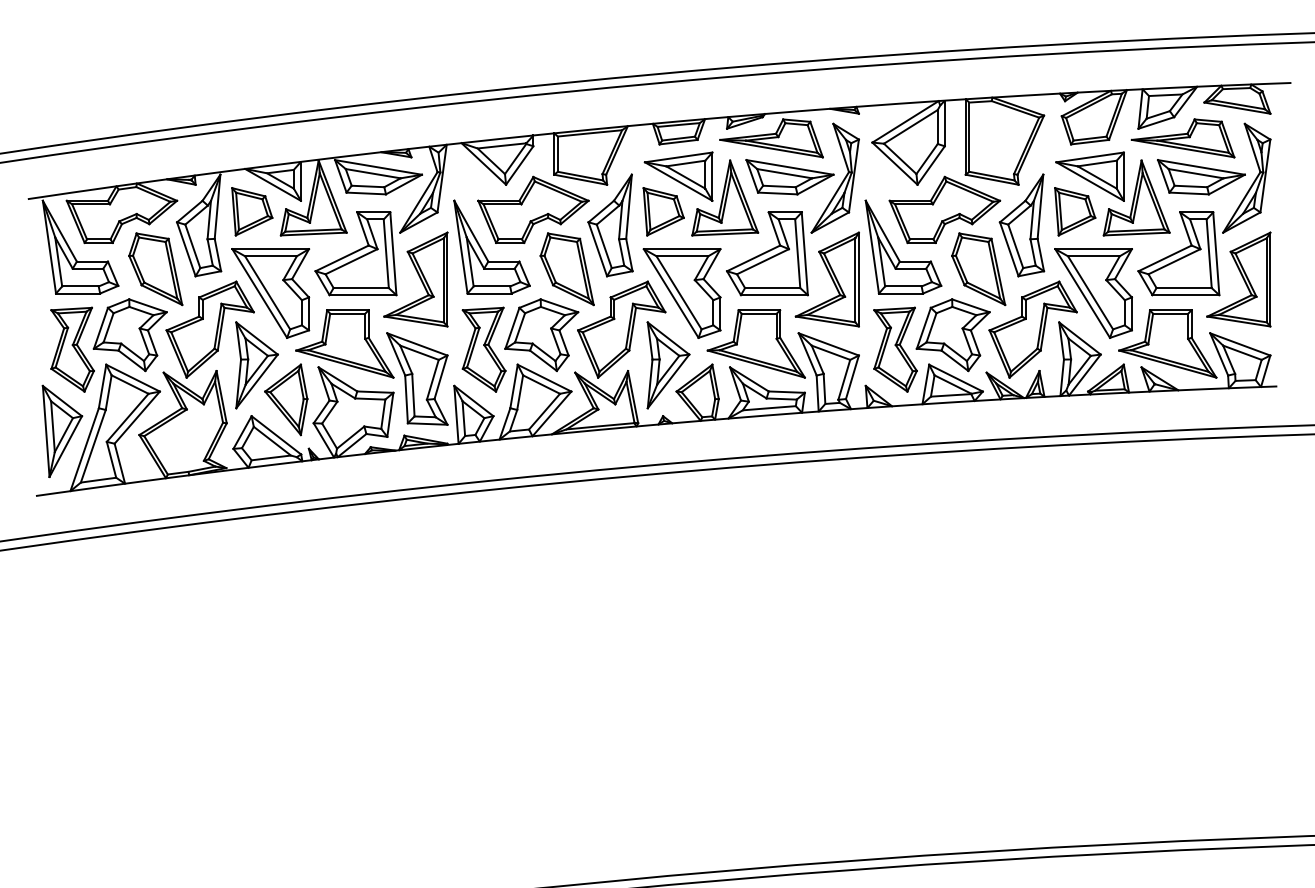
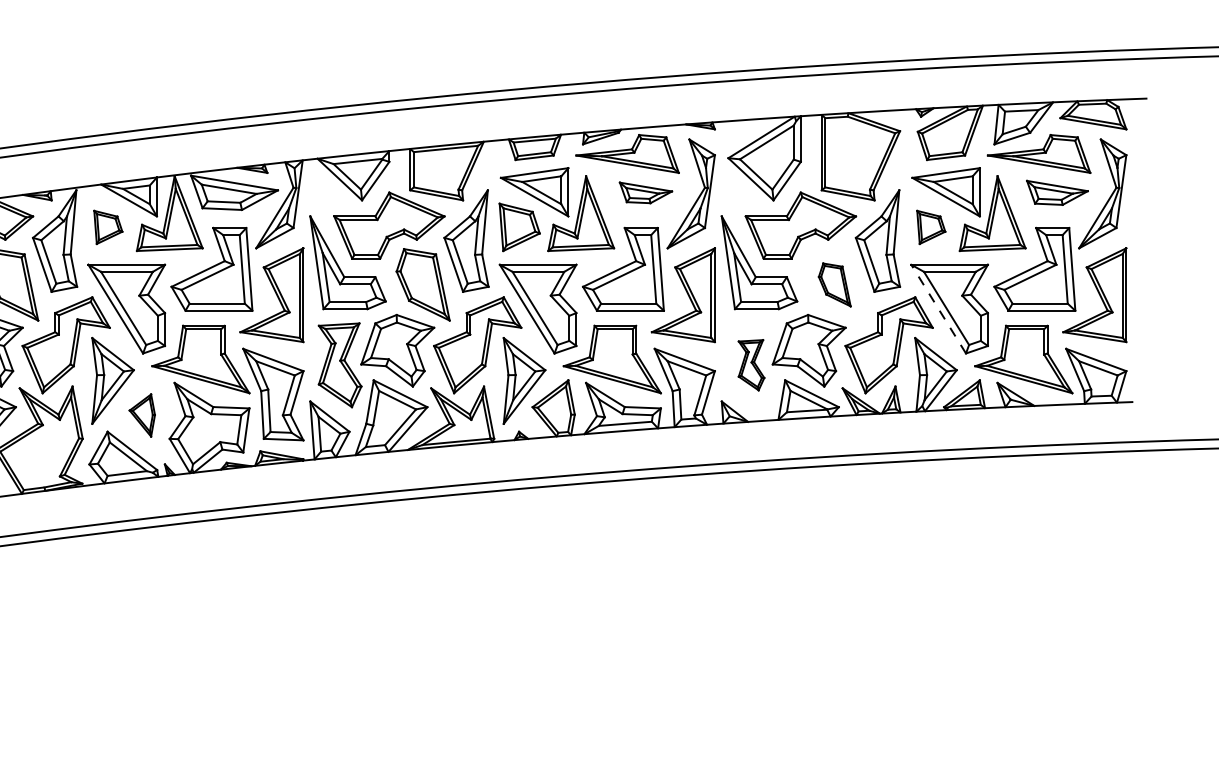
part: (789, 177) -> (645, 193), size x0.6
part: (1201, 177) -> (1057, 193), size x0.7
part: (252, 211) -> (108, 227), size x0.7
part: (1075, 211) -> (931, 227), size x0.7
part: (978, 269) -> (834, 285), size x0.6
line: (1082, 293) -> (938, 309), solid -> dashed
part: (895, 349) -> (751, 365), size x0.6
part: (286, 399) -> (142, 415), size x0.6

